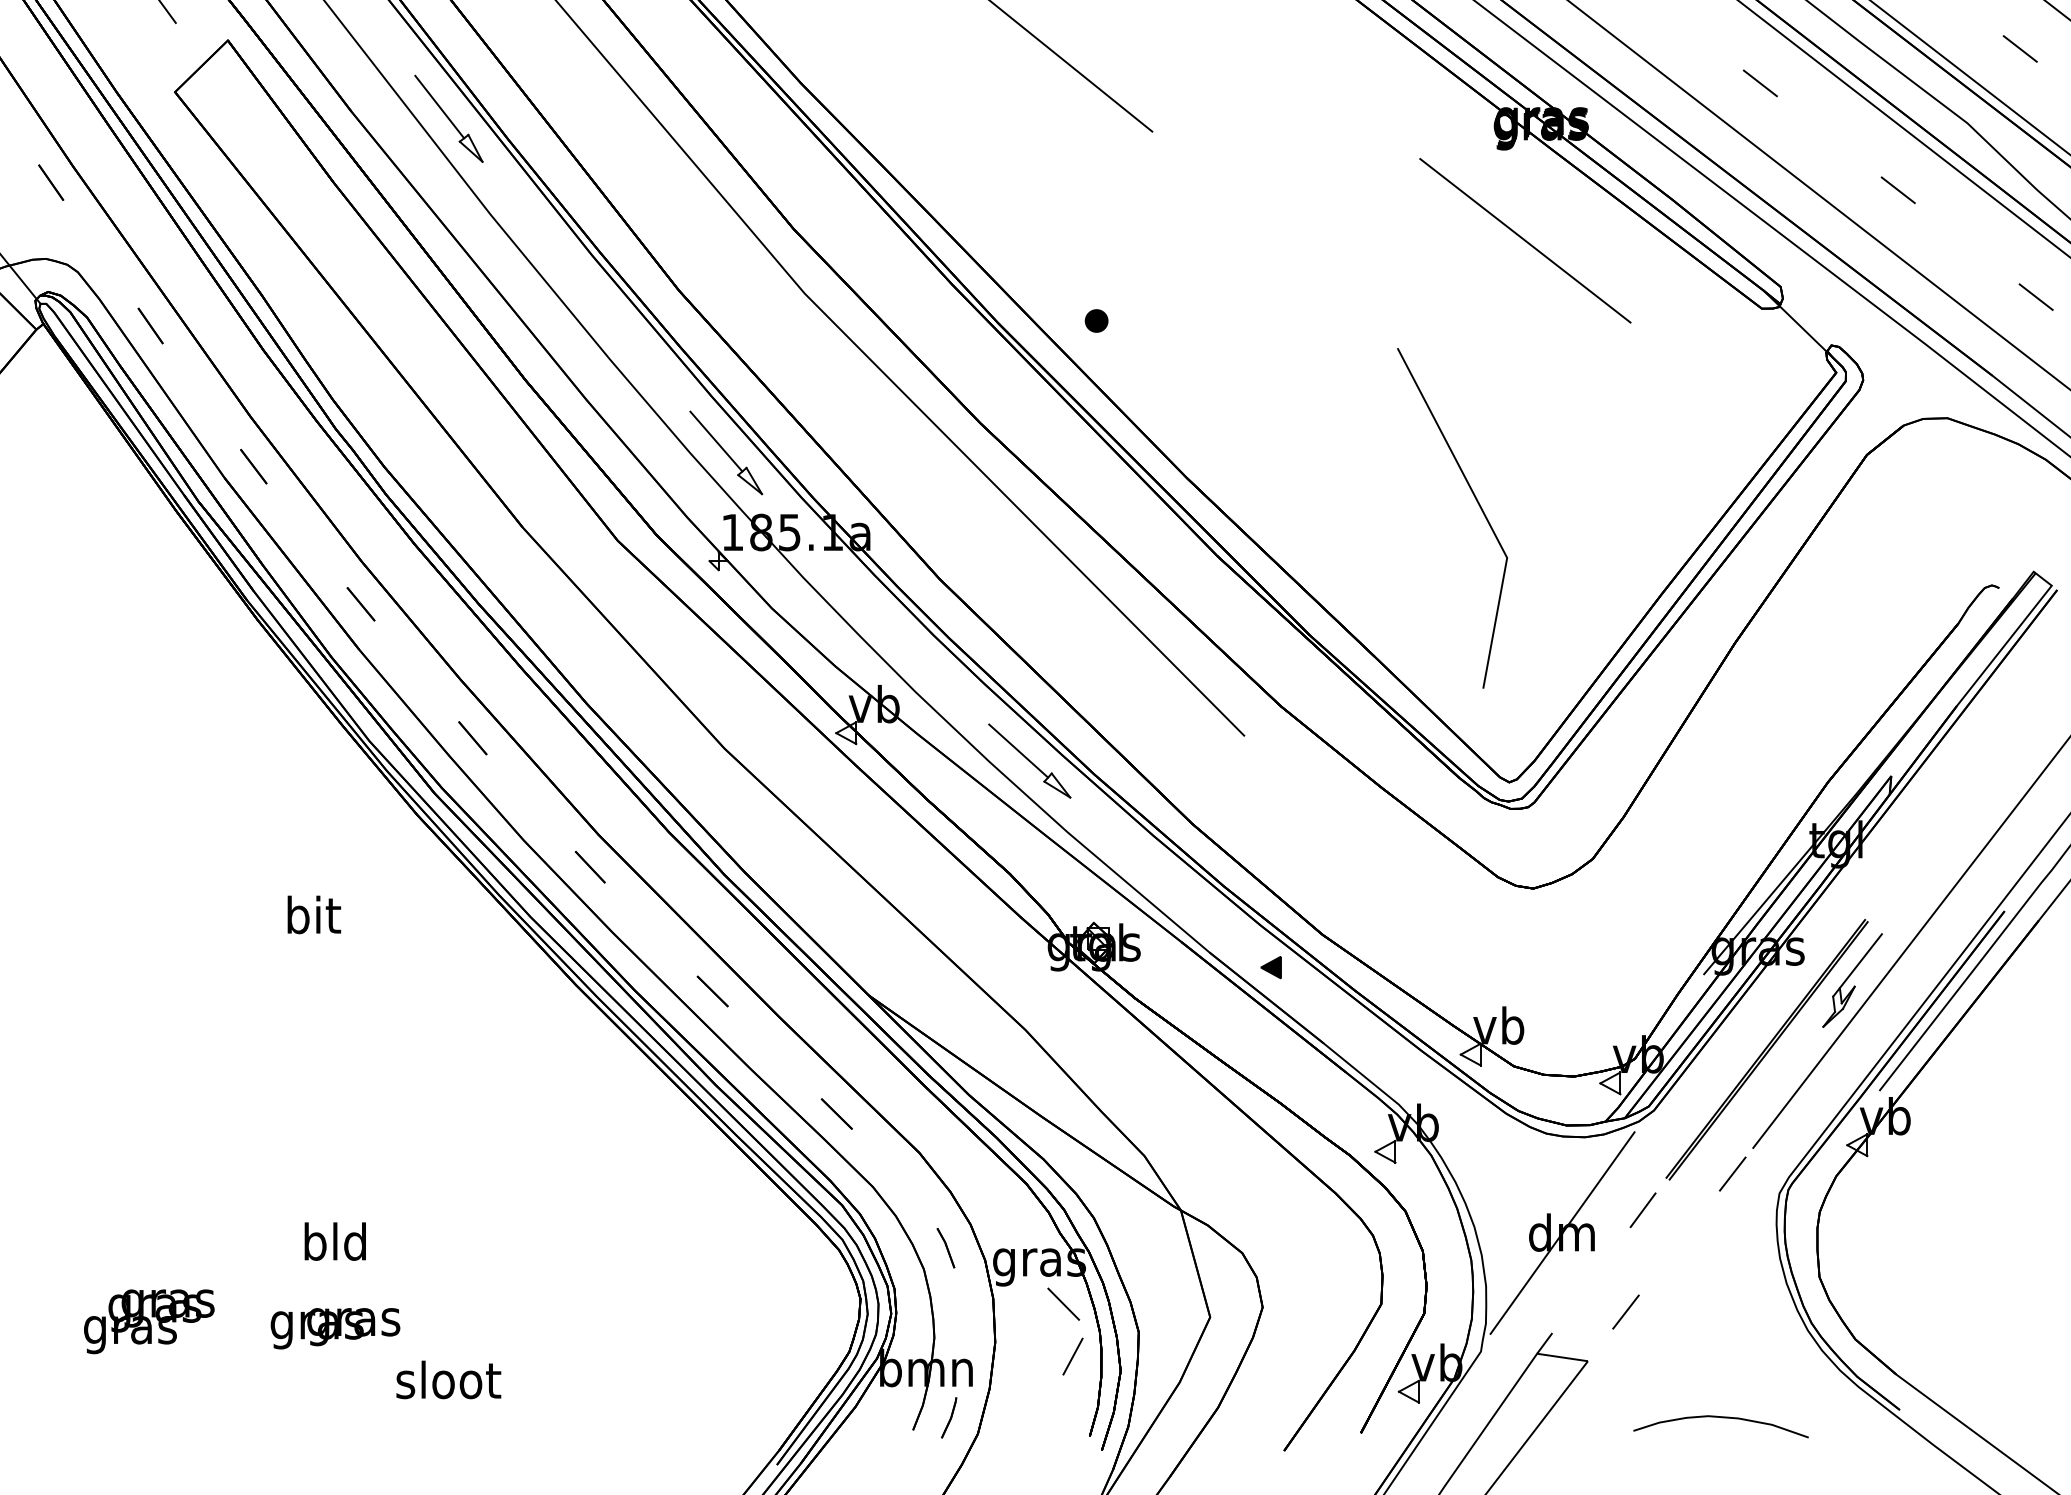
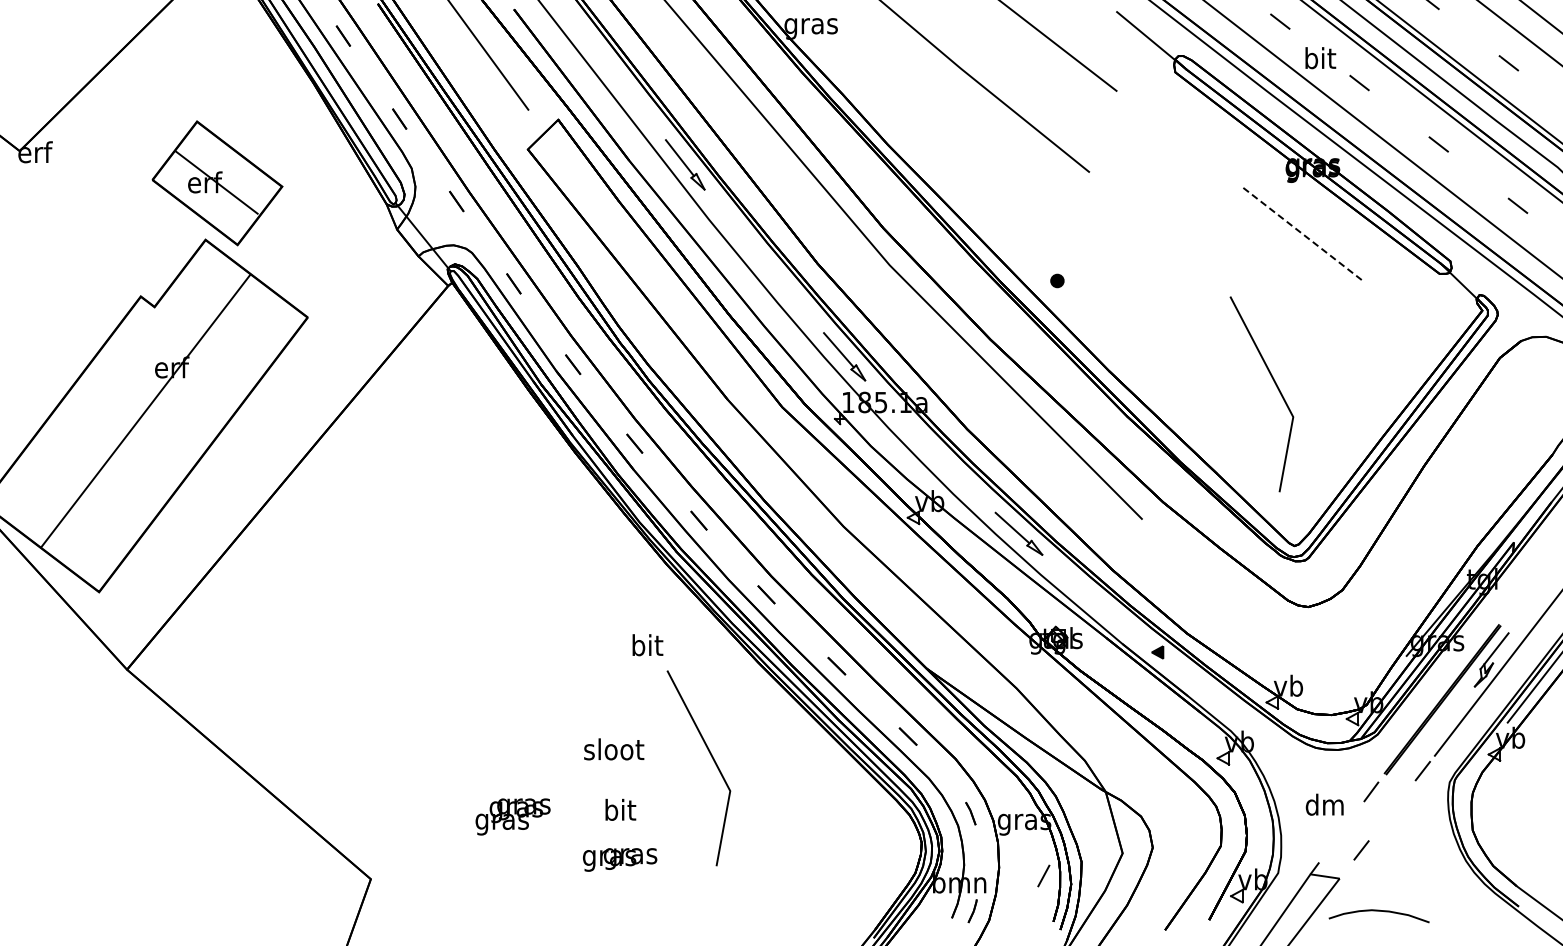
line: (1524, 240) -> (1303, 234), solid -> dashed
text: (313, 915) -> (647, 645), moved
line: (498, 1157) -> (713, 761), added
line: (1561, 1232) -> (1324, 804), removed
text: (334, 1240) -> (619, 809), bld -> bit
line: (1063, 1303) -> (1038, 845), removed
text: (148, 1320) -> (512, 816), moved
text: (449, 1380) -> (614, 749), moved
curve: (1719, 1418) -> (1378, 911), moved

